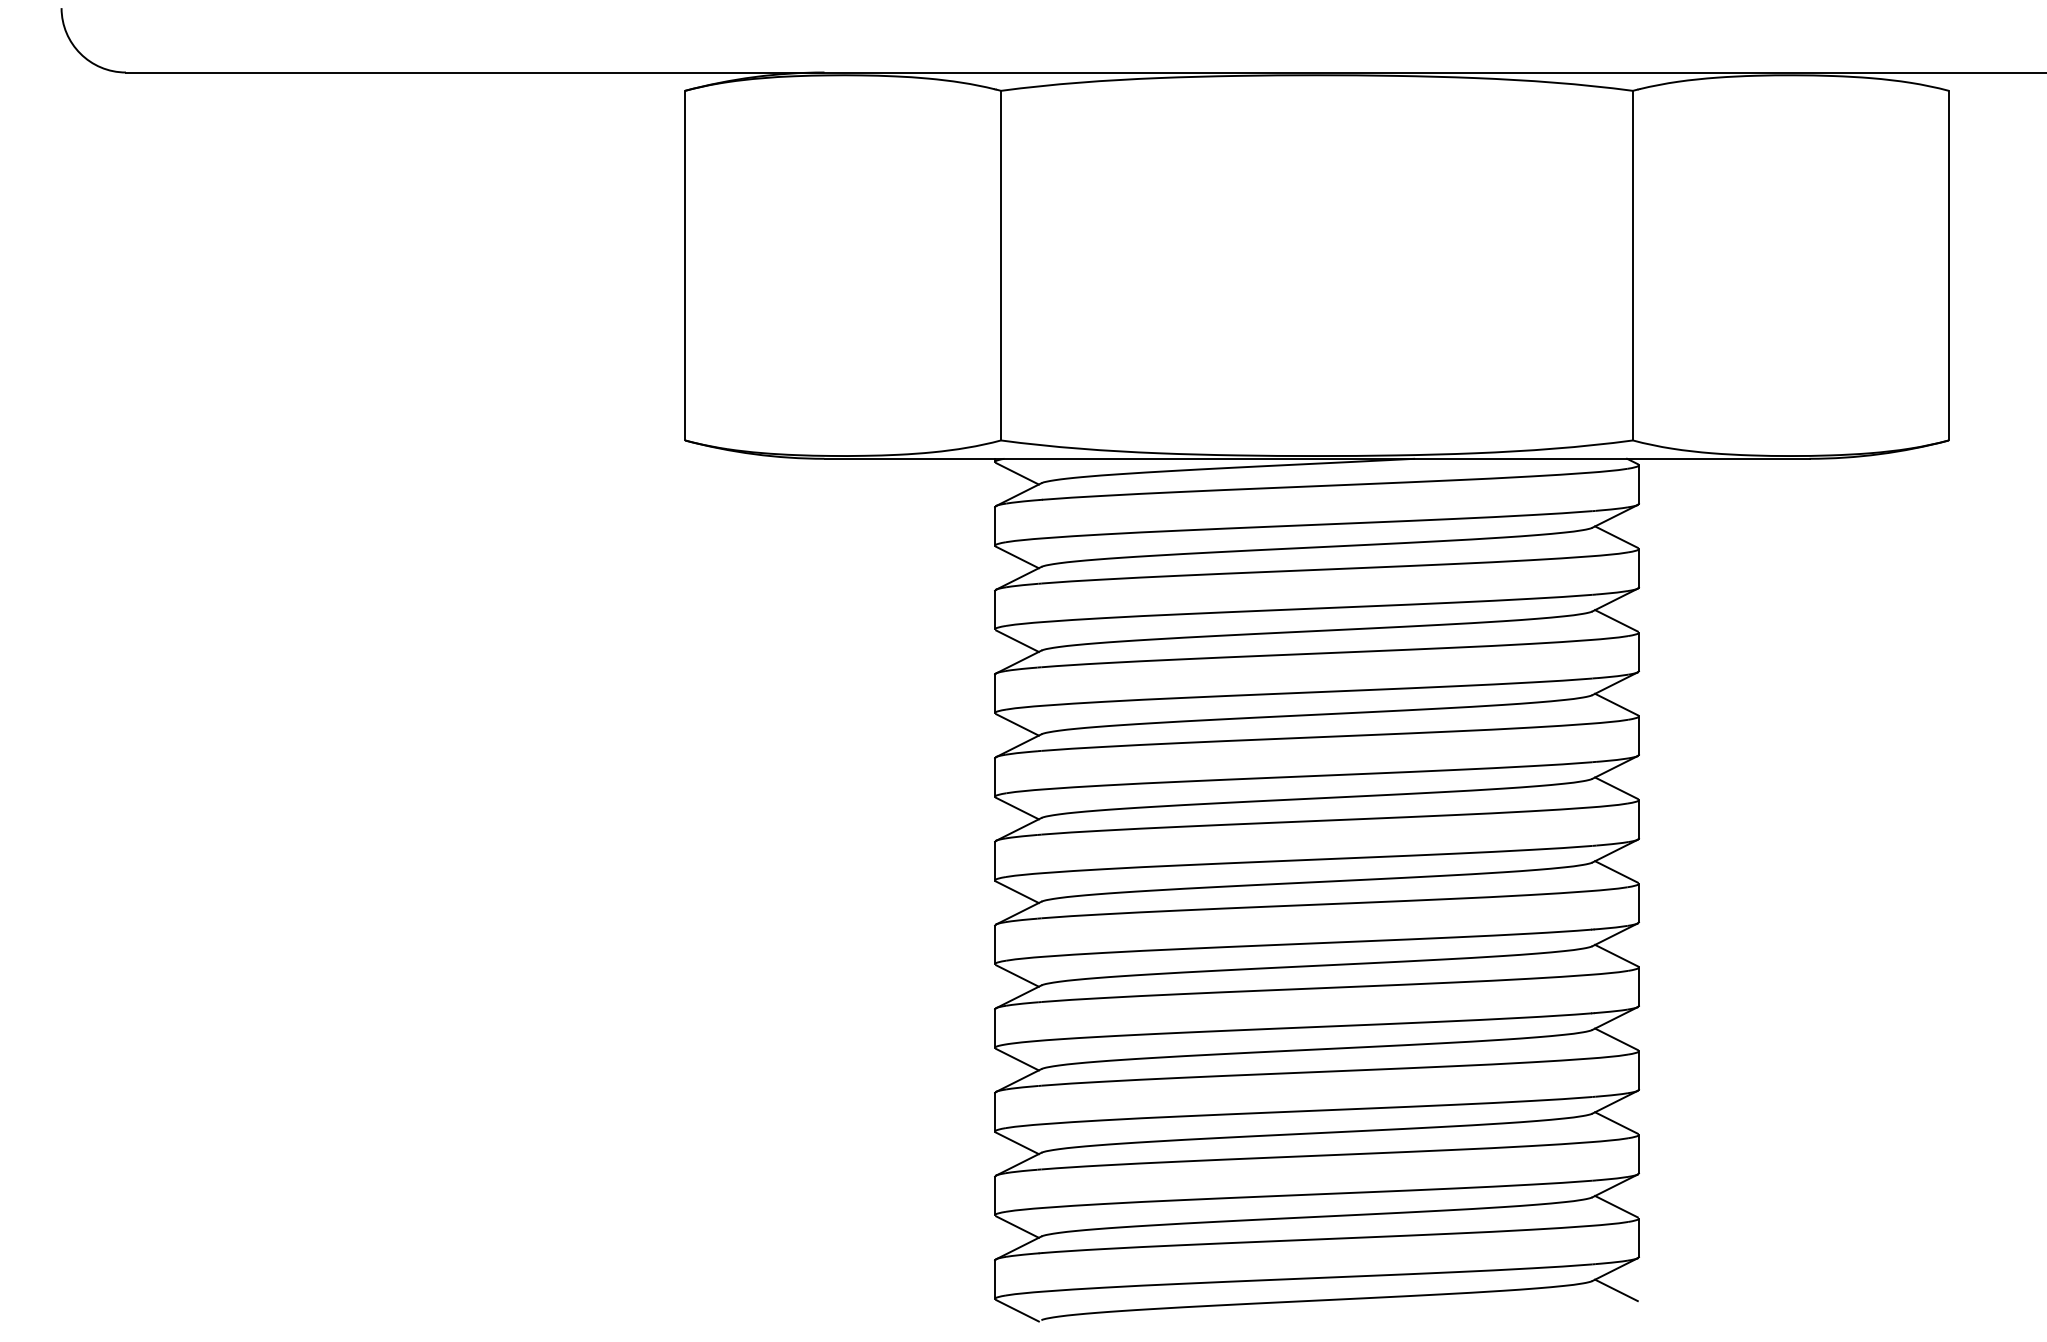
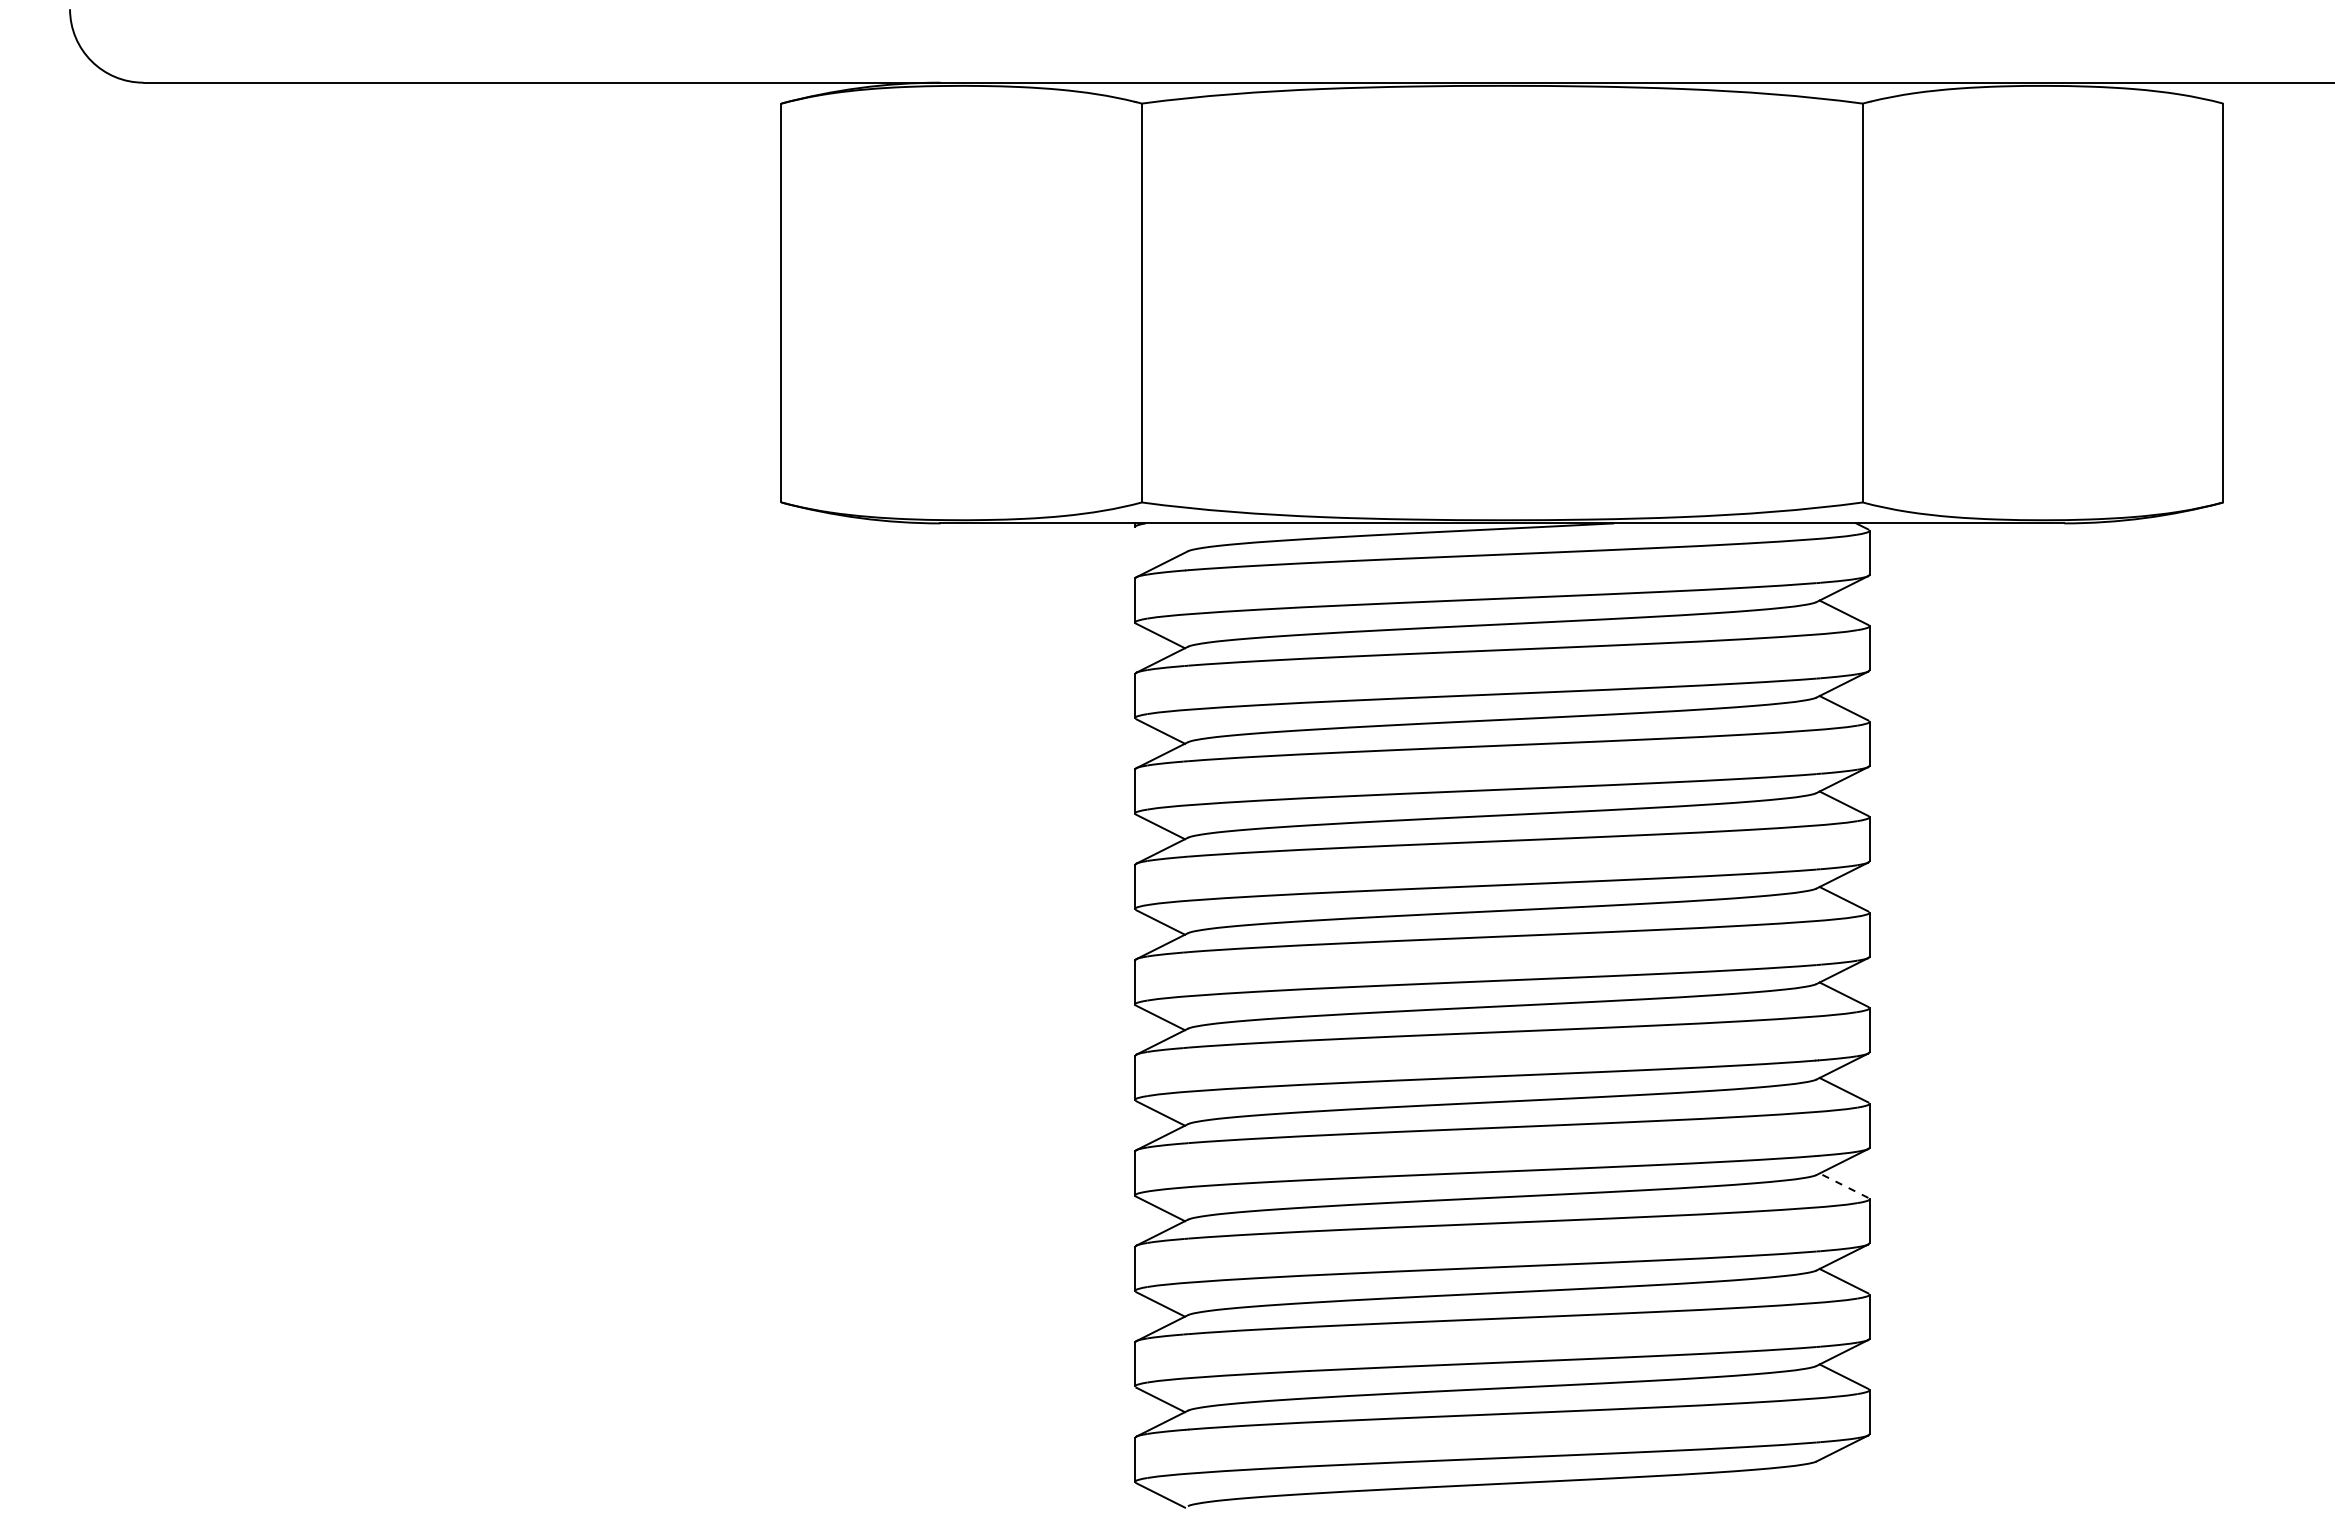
line: (1017, 473) -> (1160, 540), removed
line: (1616, 1039) -> (1843, 1185), solid -> dashed
line: (1616, 1289) -> (1843, 1471), removed

